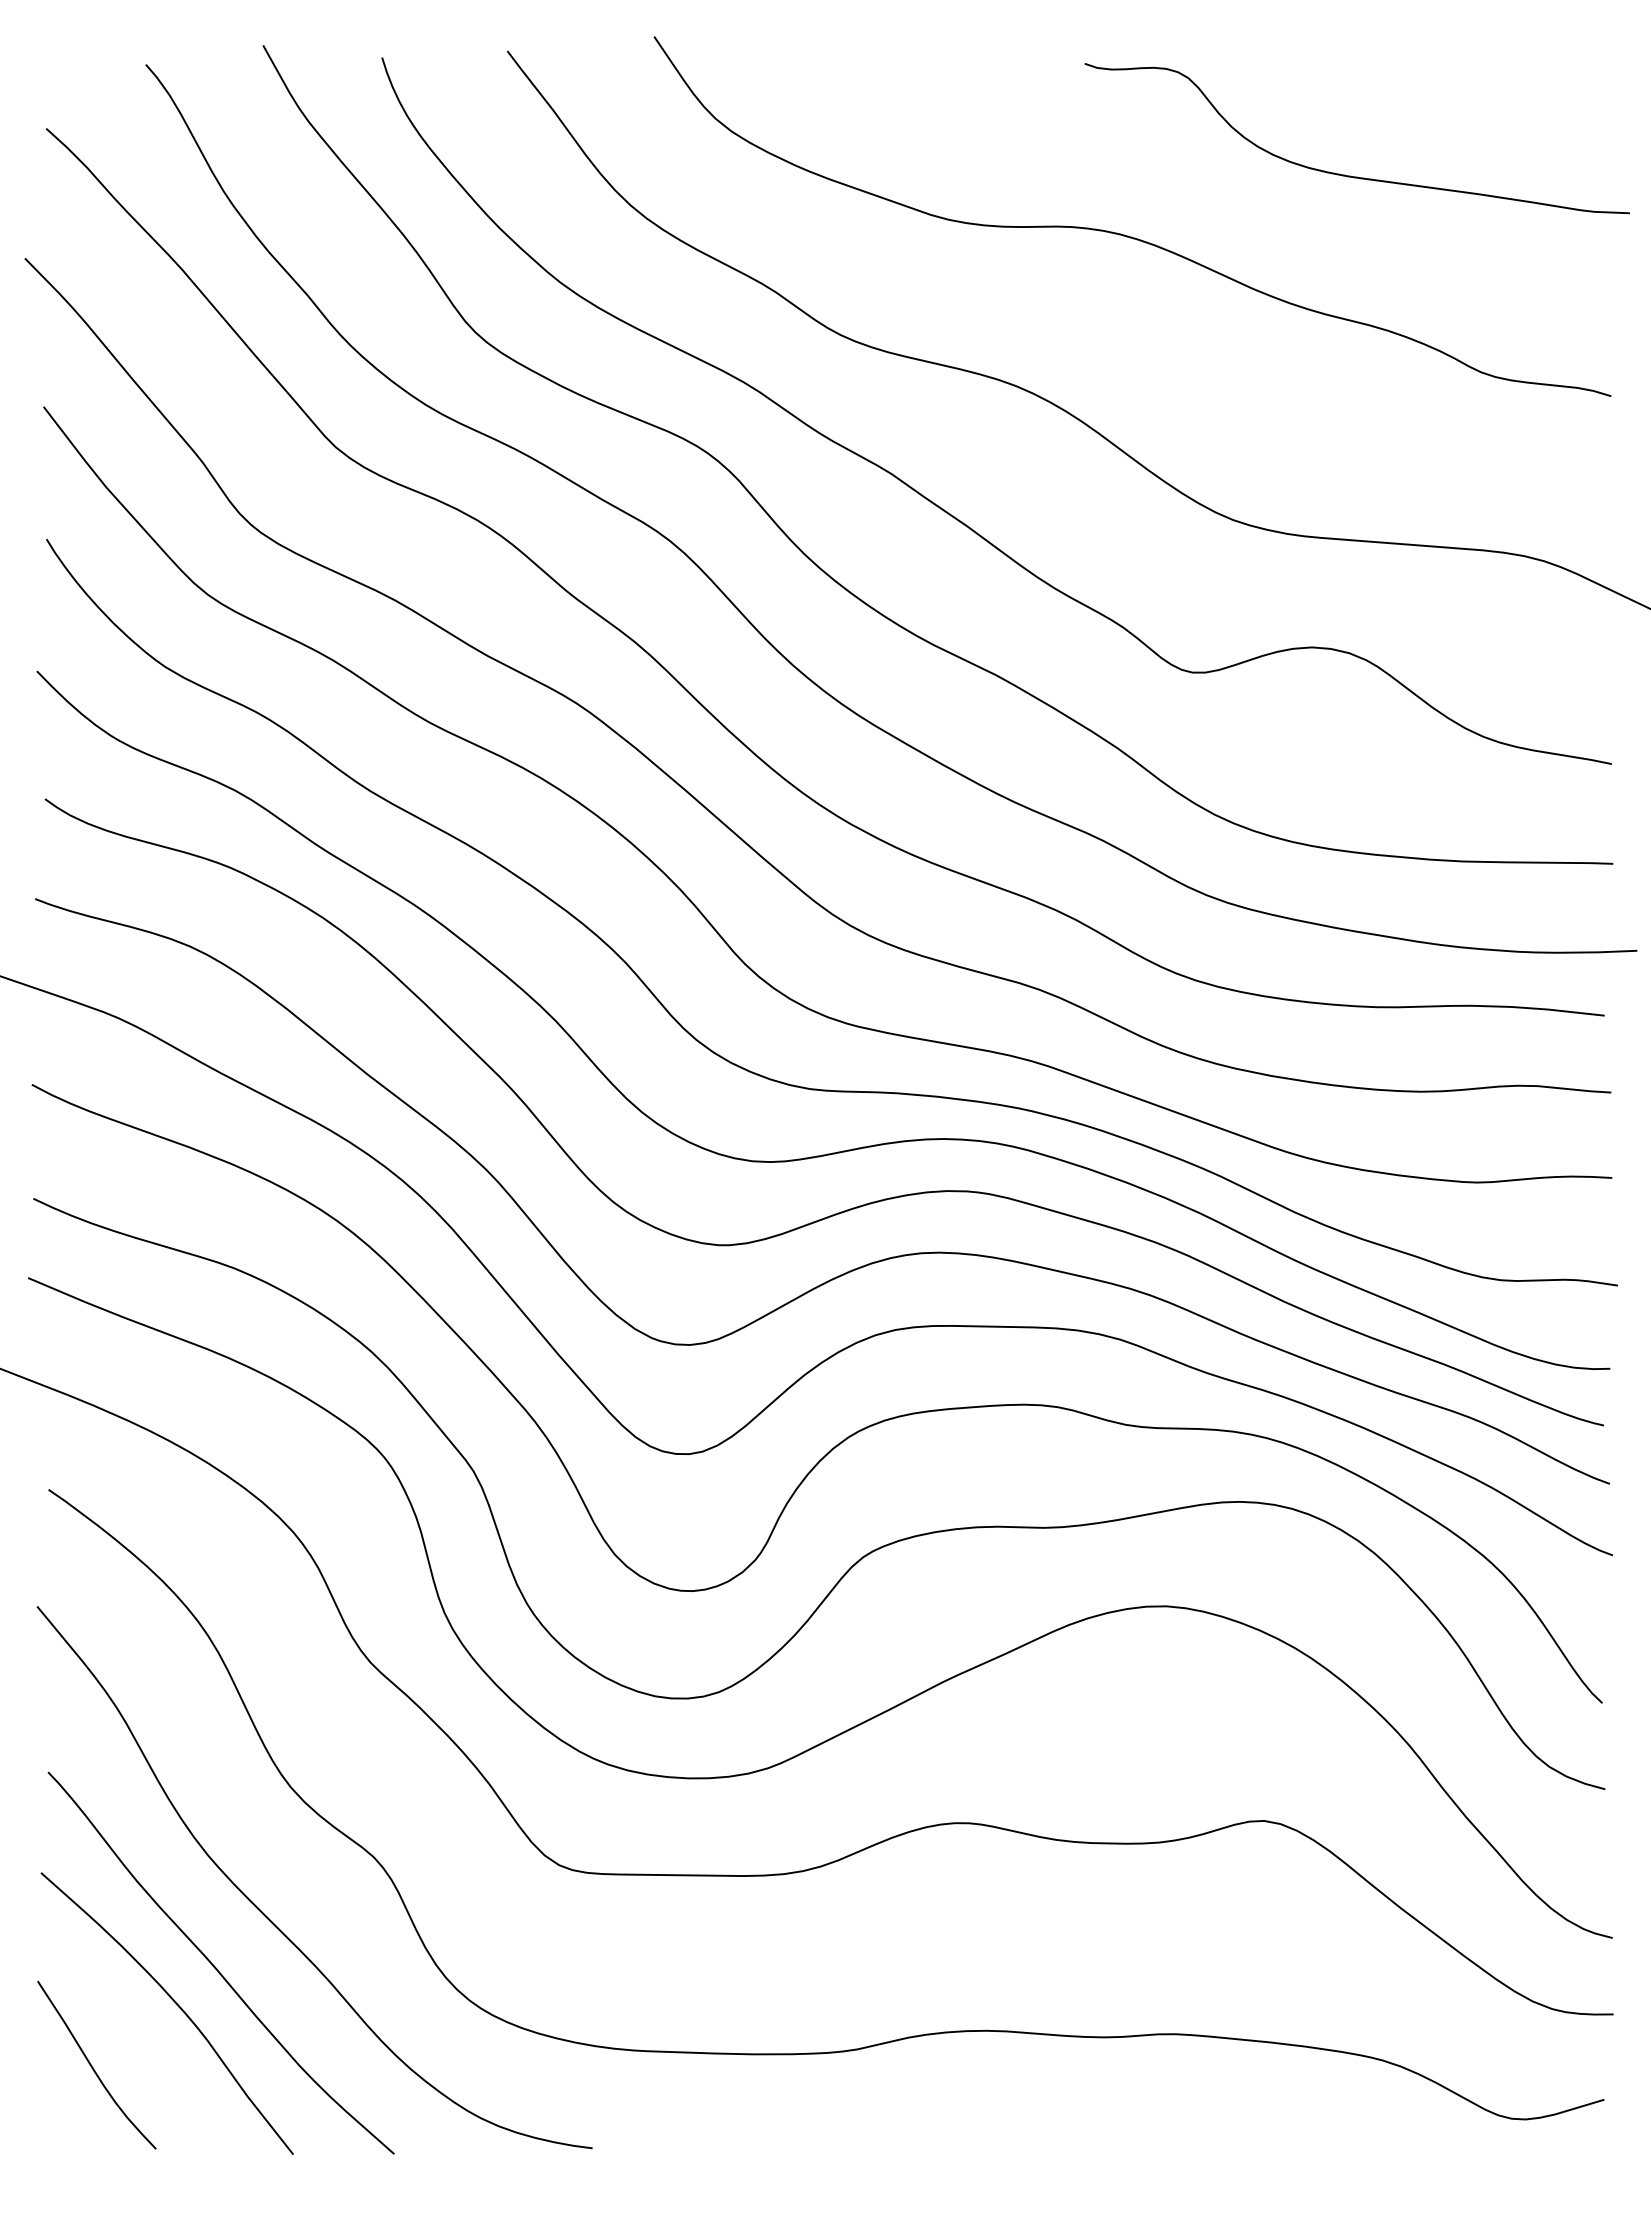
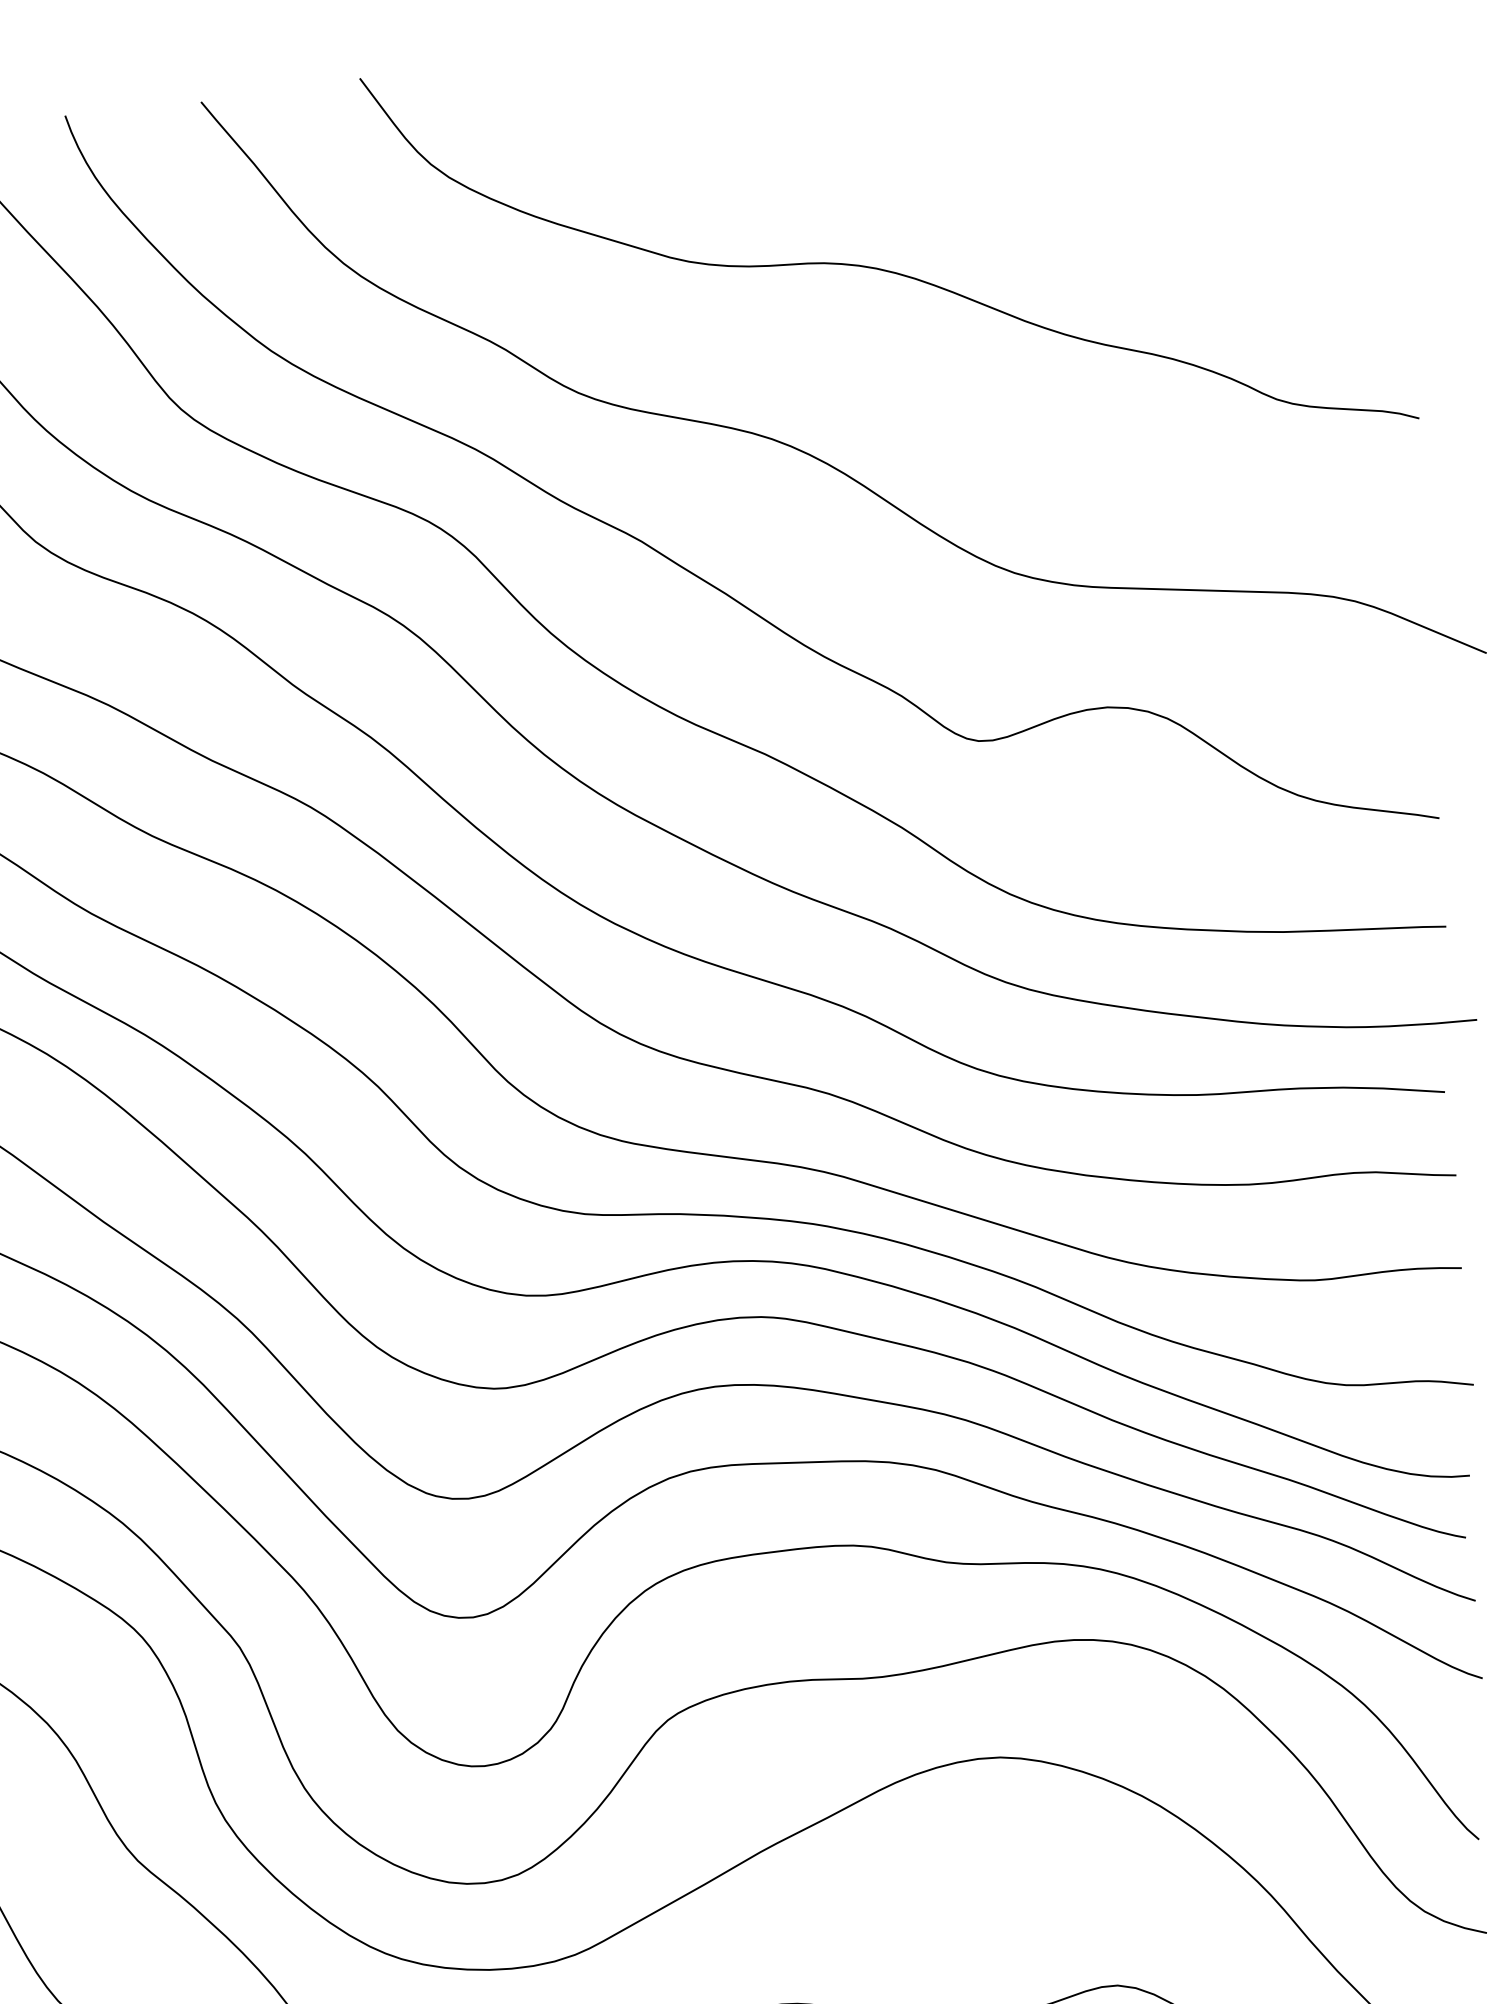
curve: (1350, 175) -> (1124, 192), removed

